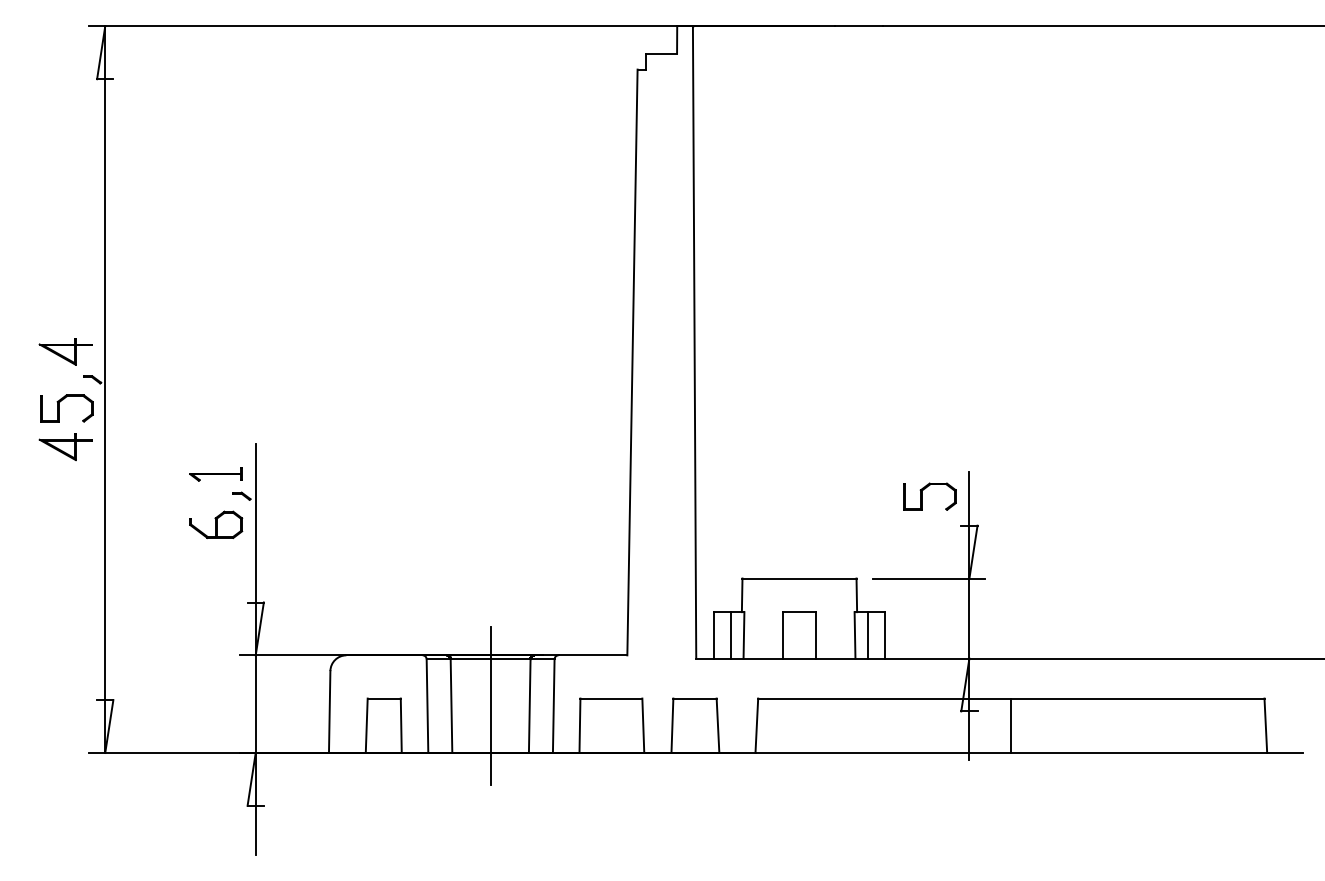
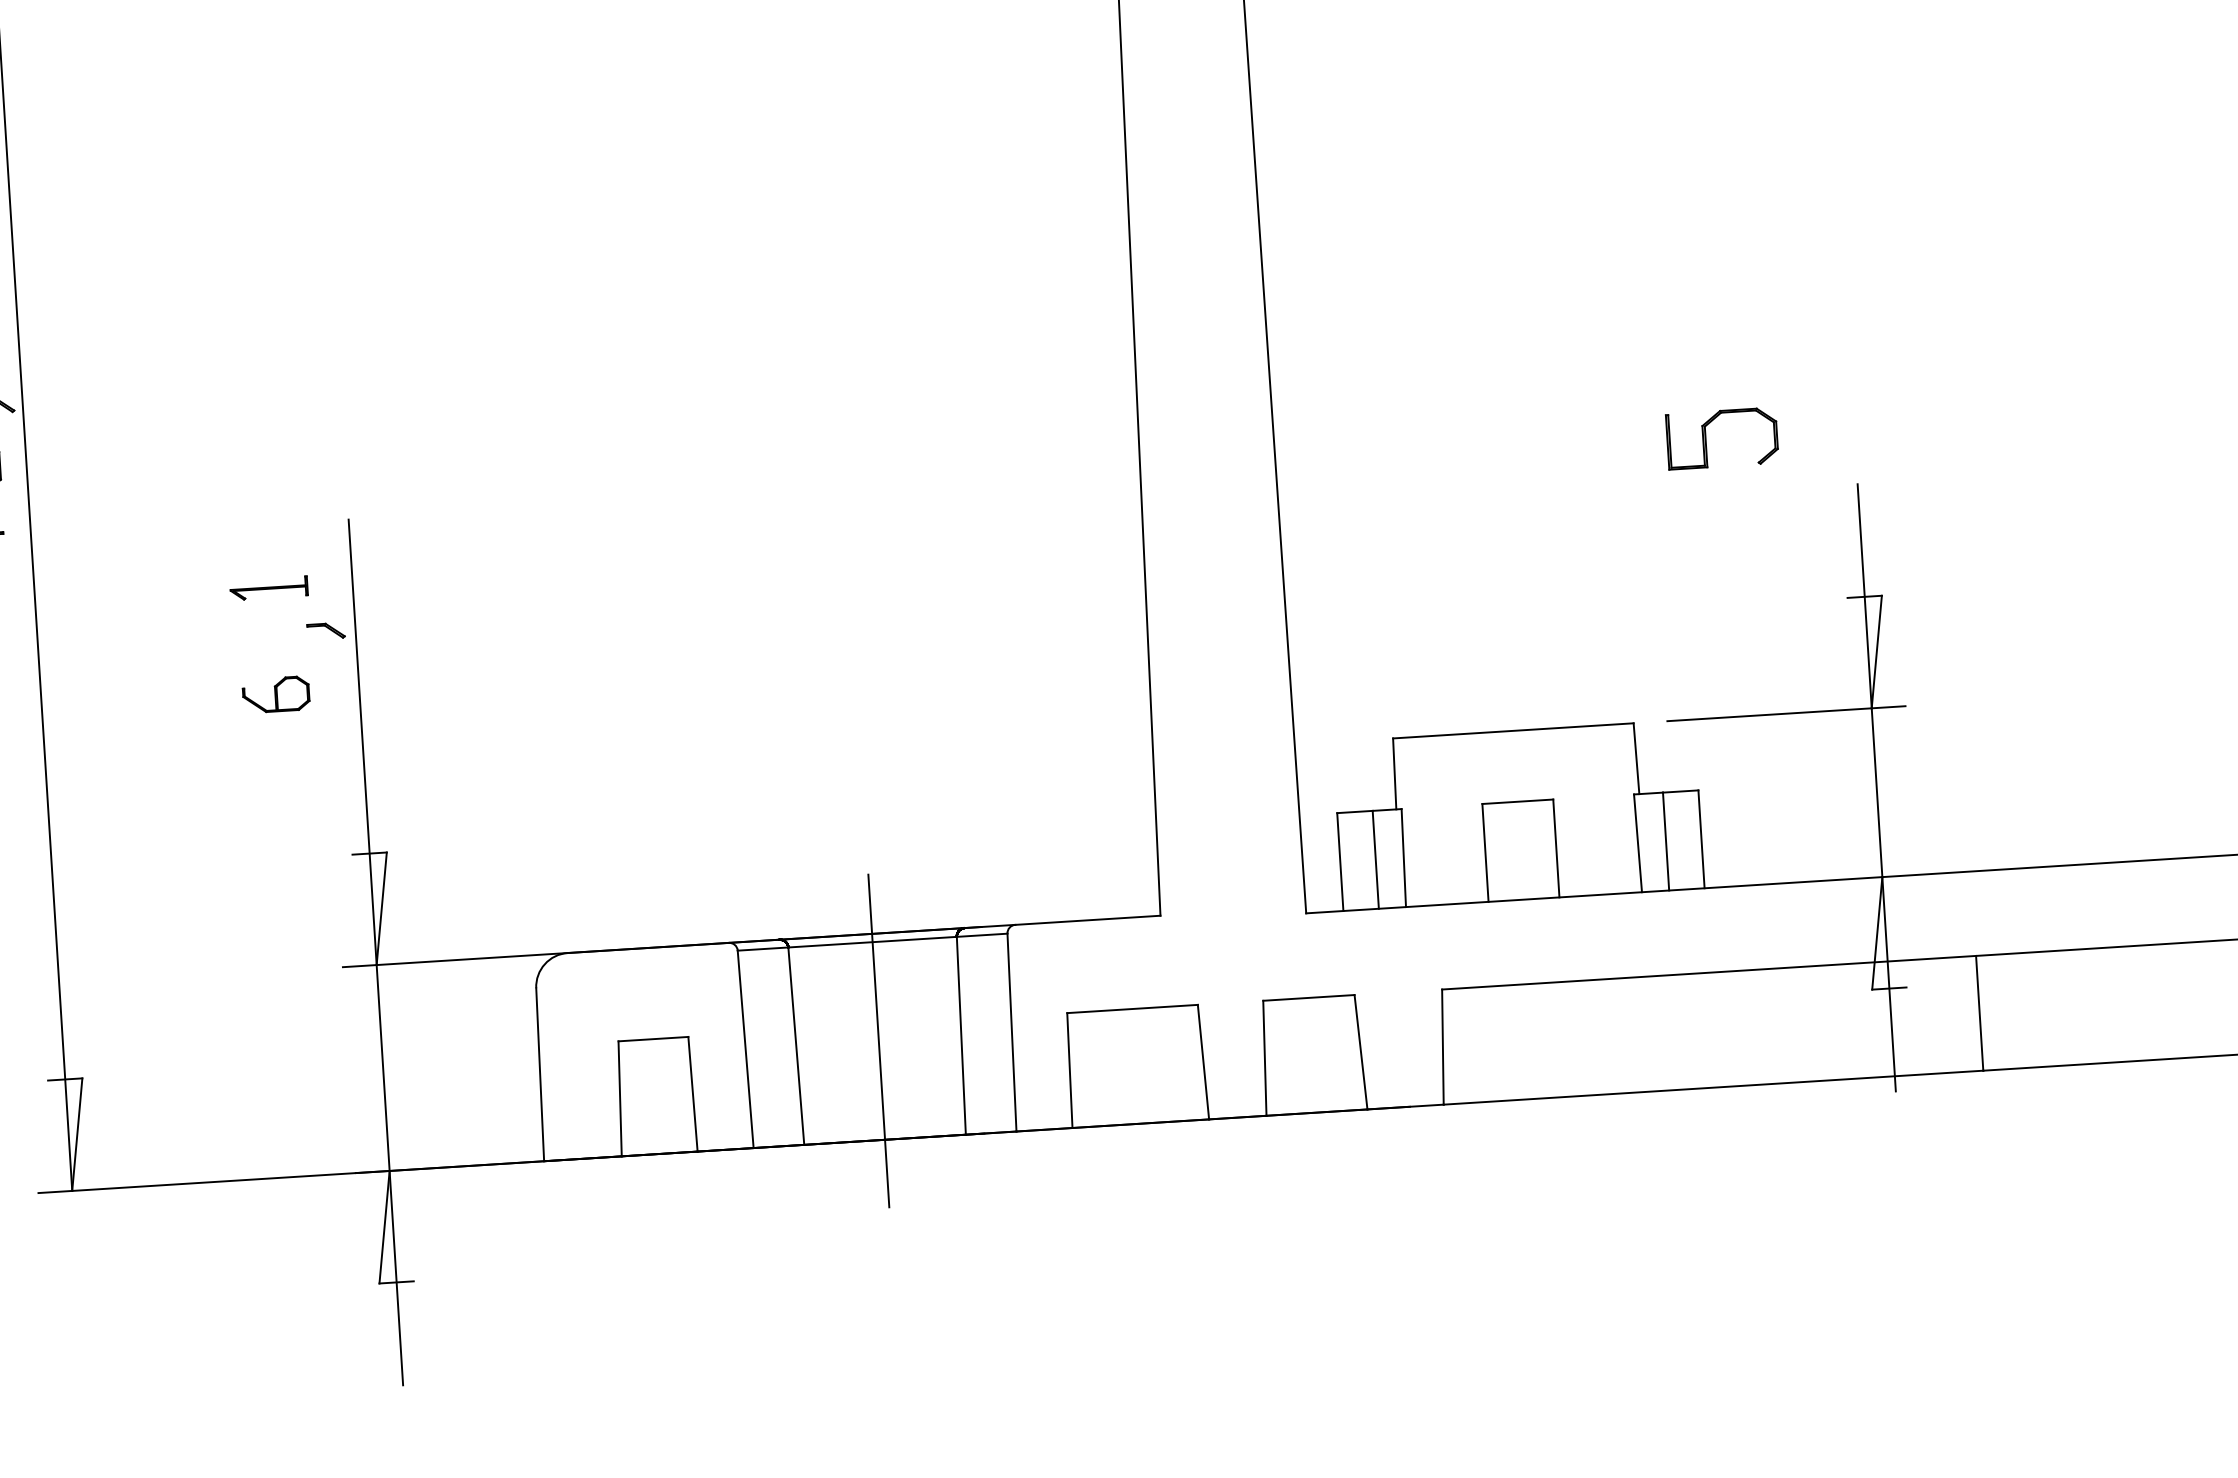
part: (215, 474) -> (267, 588), size x0.7
part: (922, 496) -> (1706, 439), moved
part: (216, 524) -> (276, 694), size x0.6

